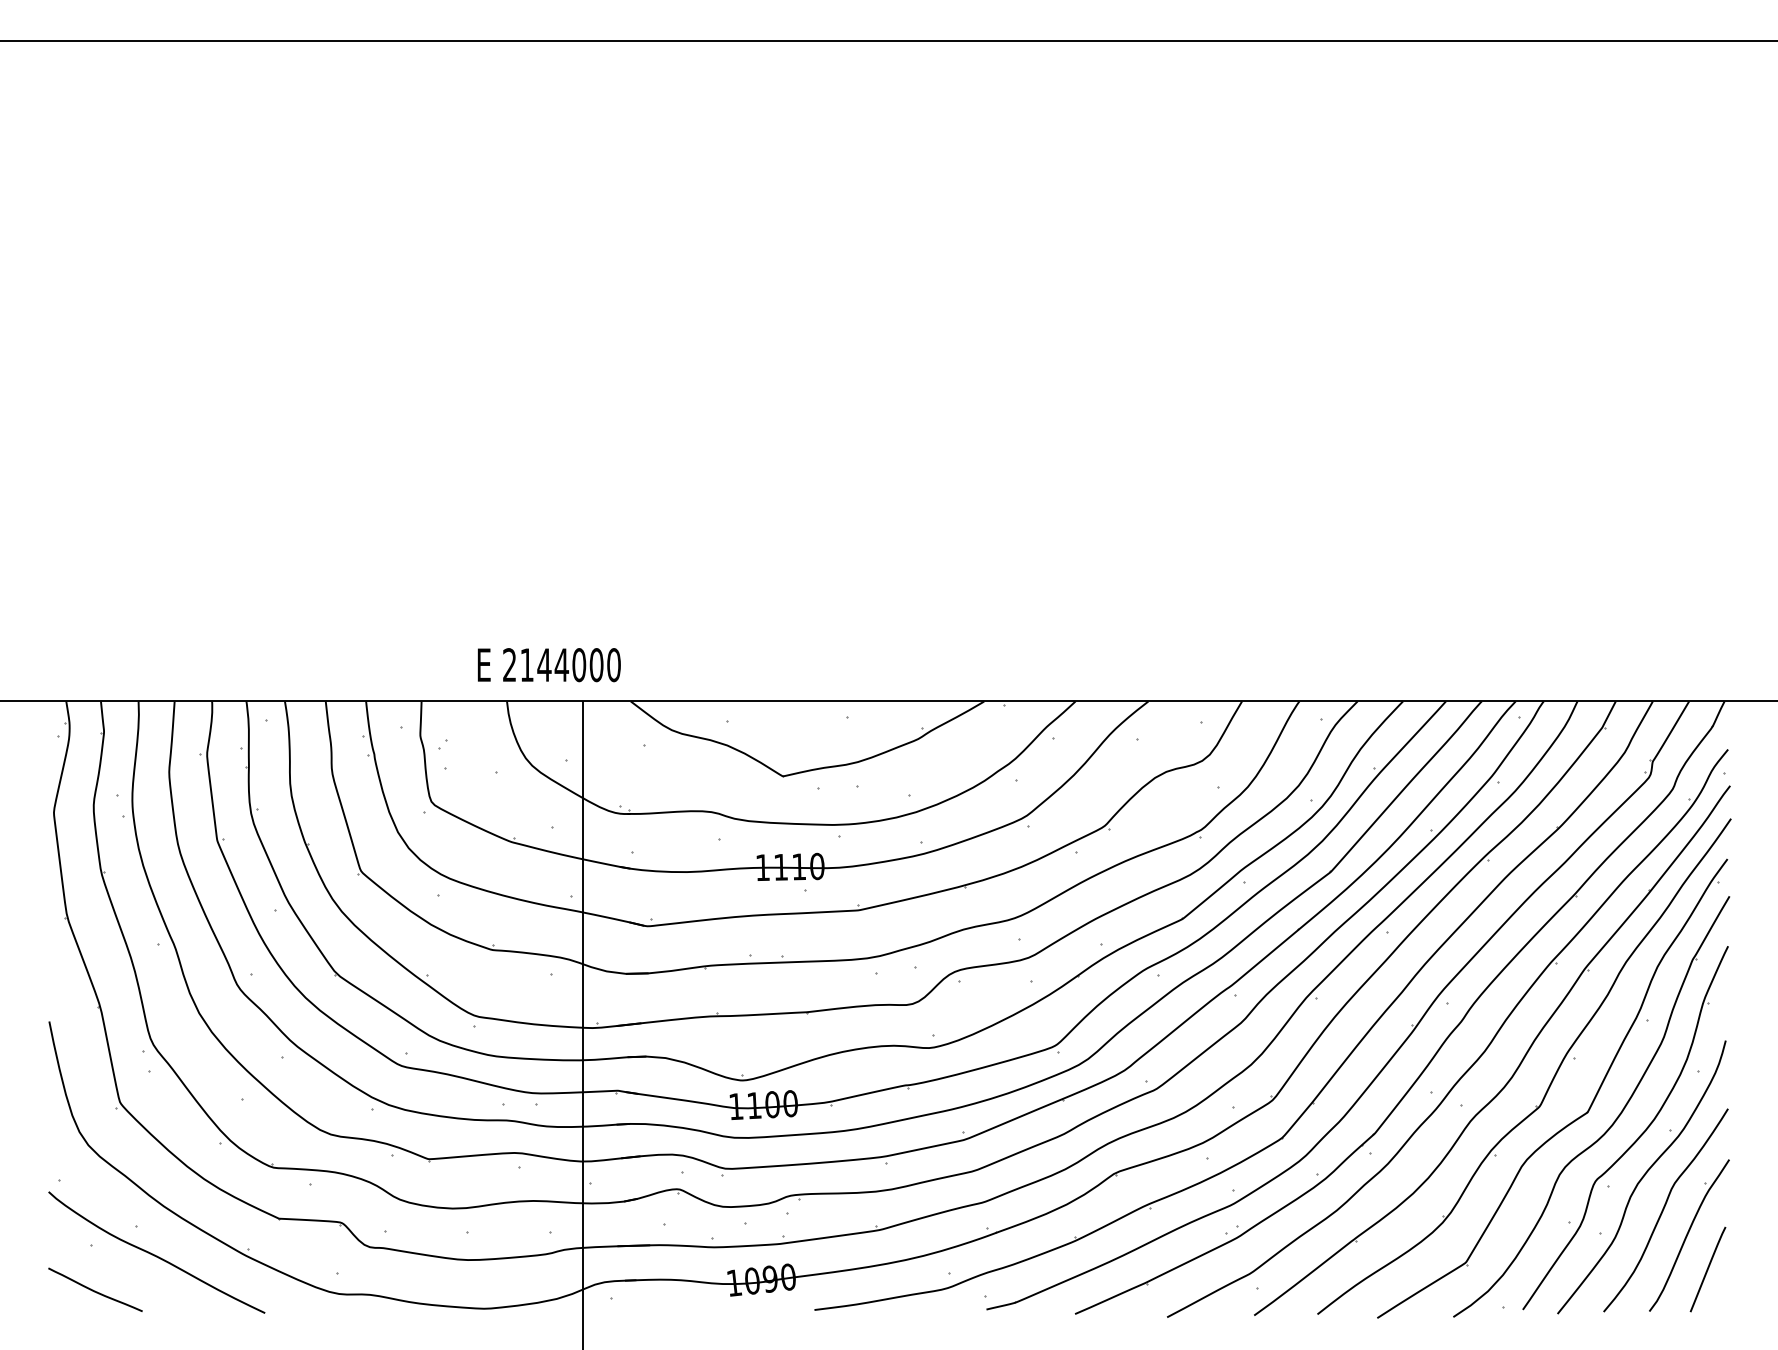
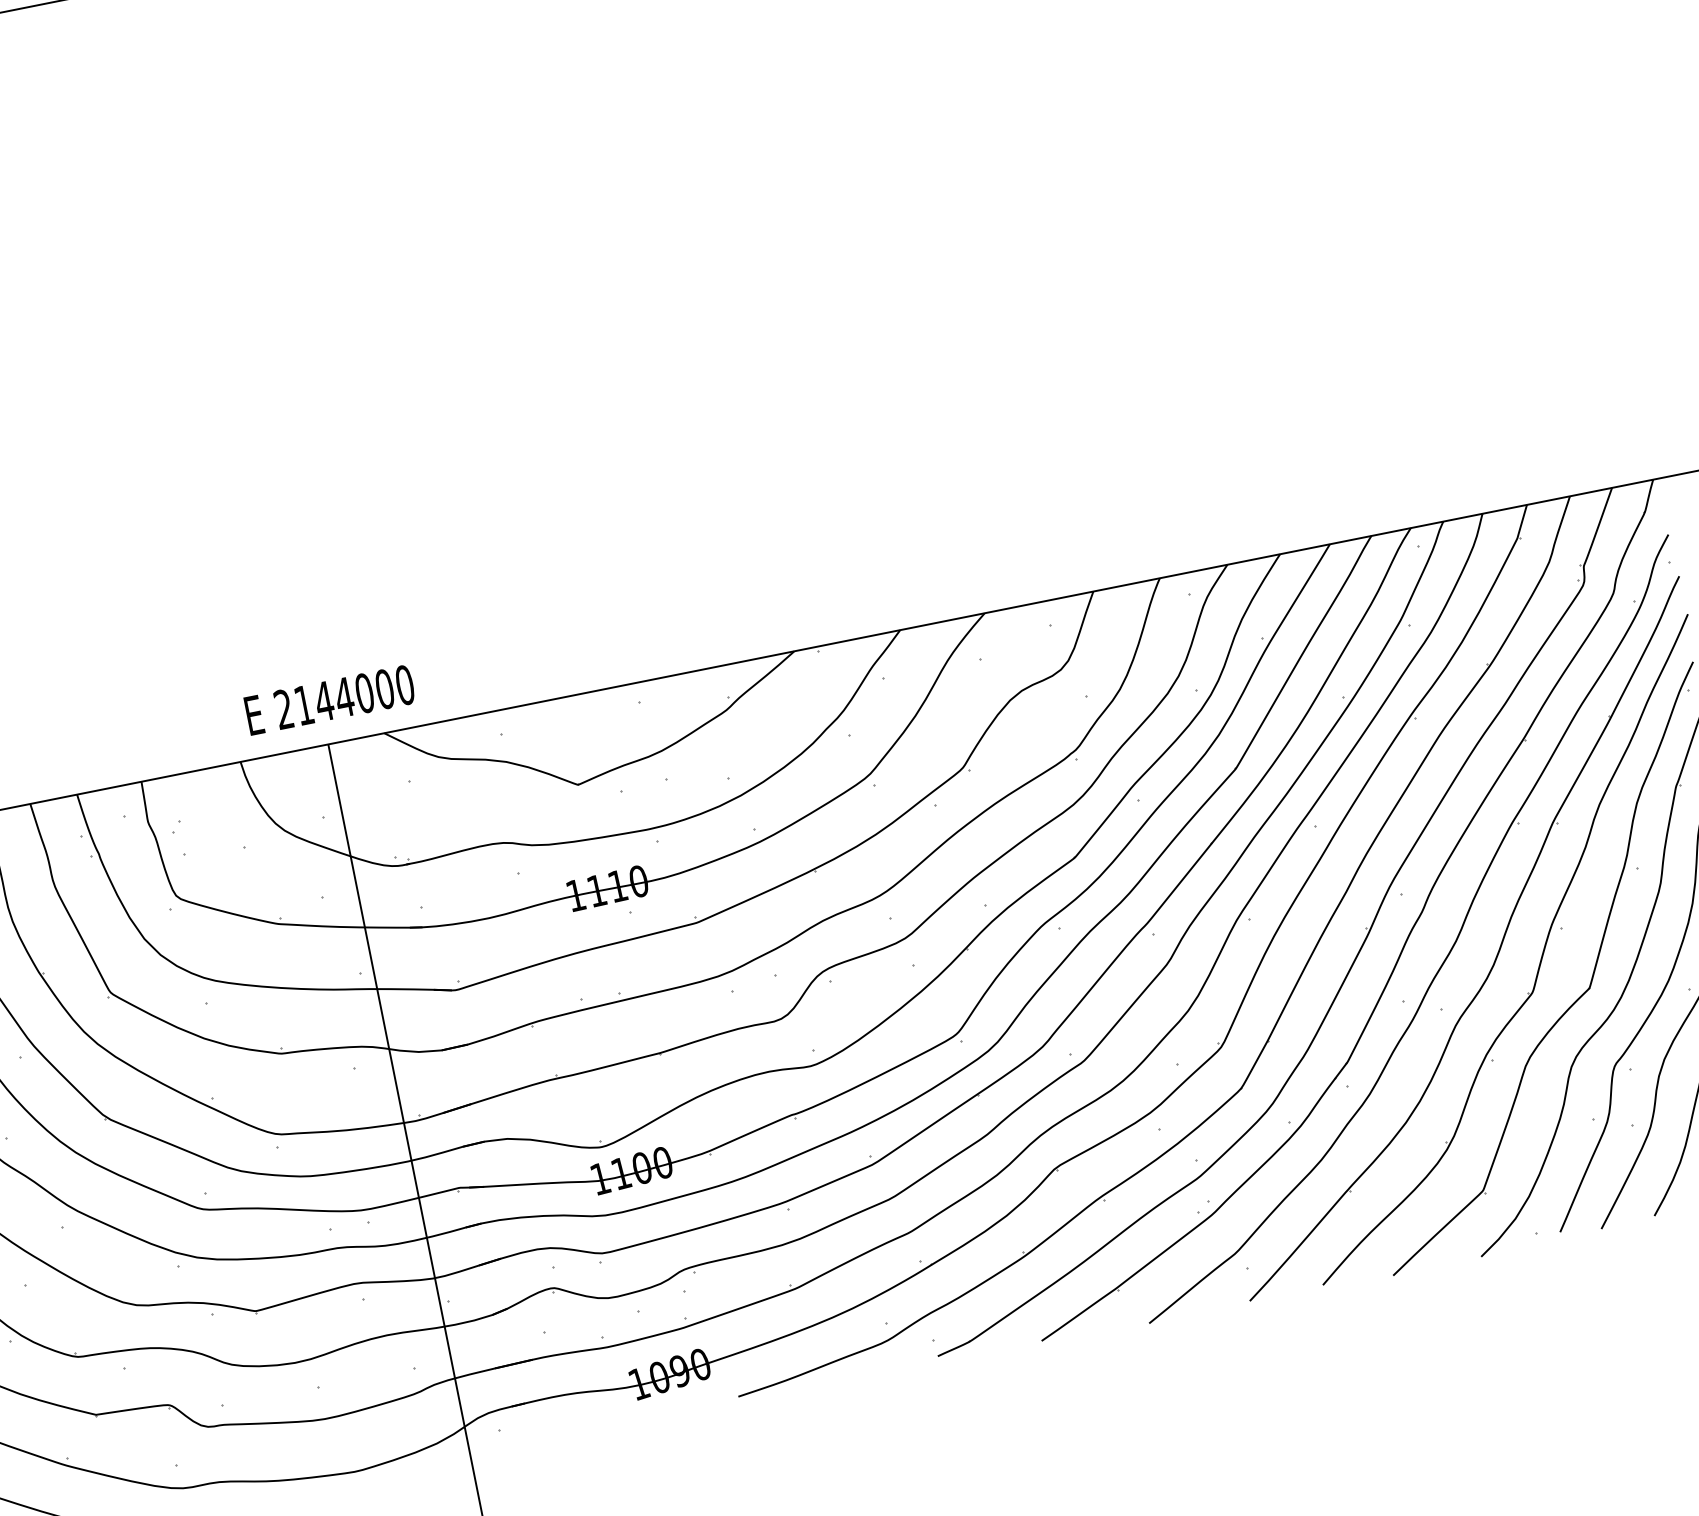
text: (548, 665) -> (329, 700), moved

